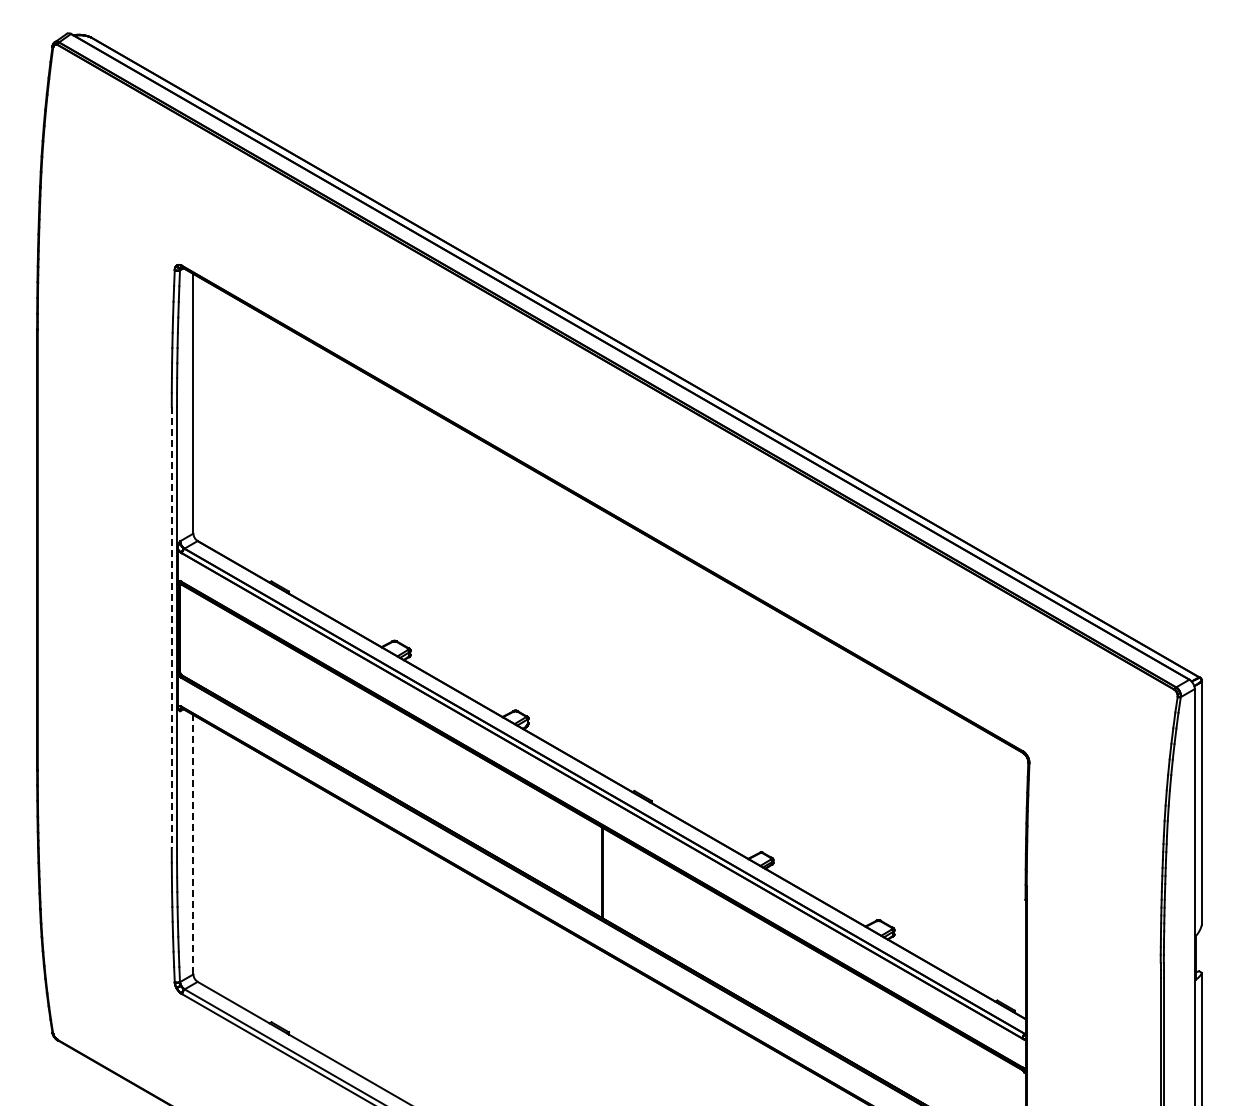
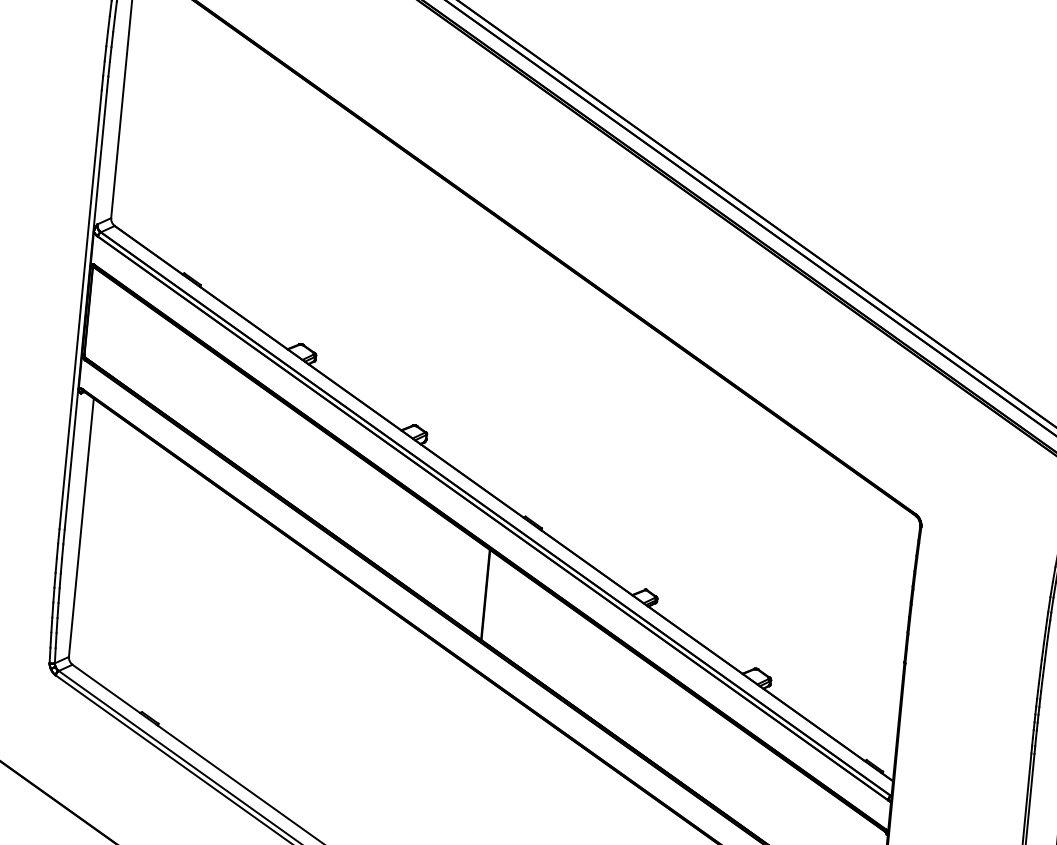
line: (171, 628) -> (80, 310), dashed -> solid
line: (193, 844) -> (81, 527), dashed -> solid

